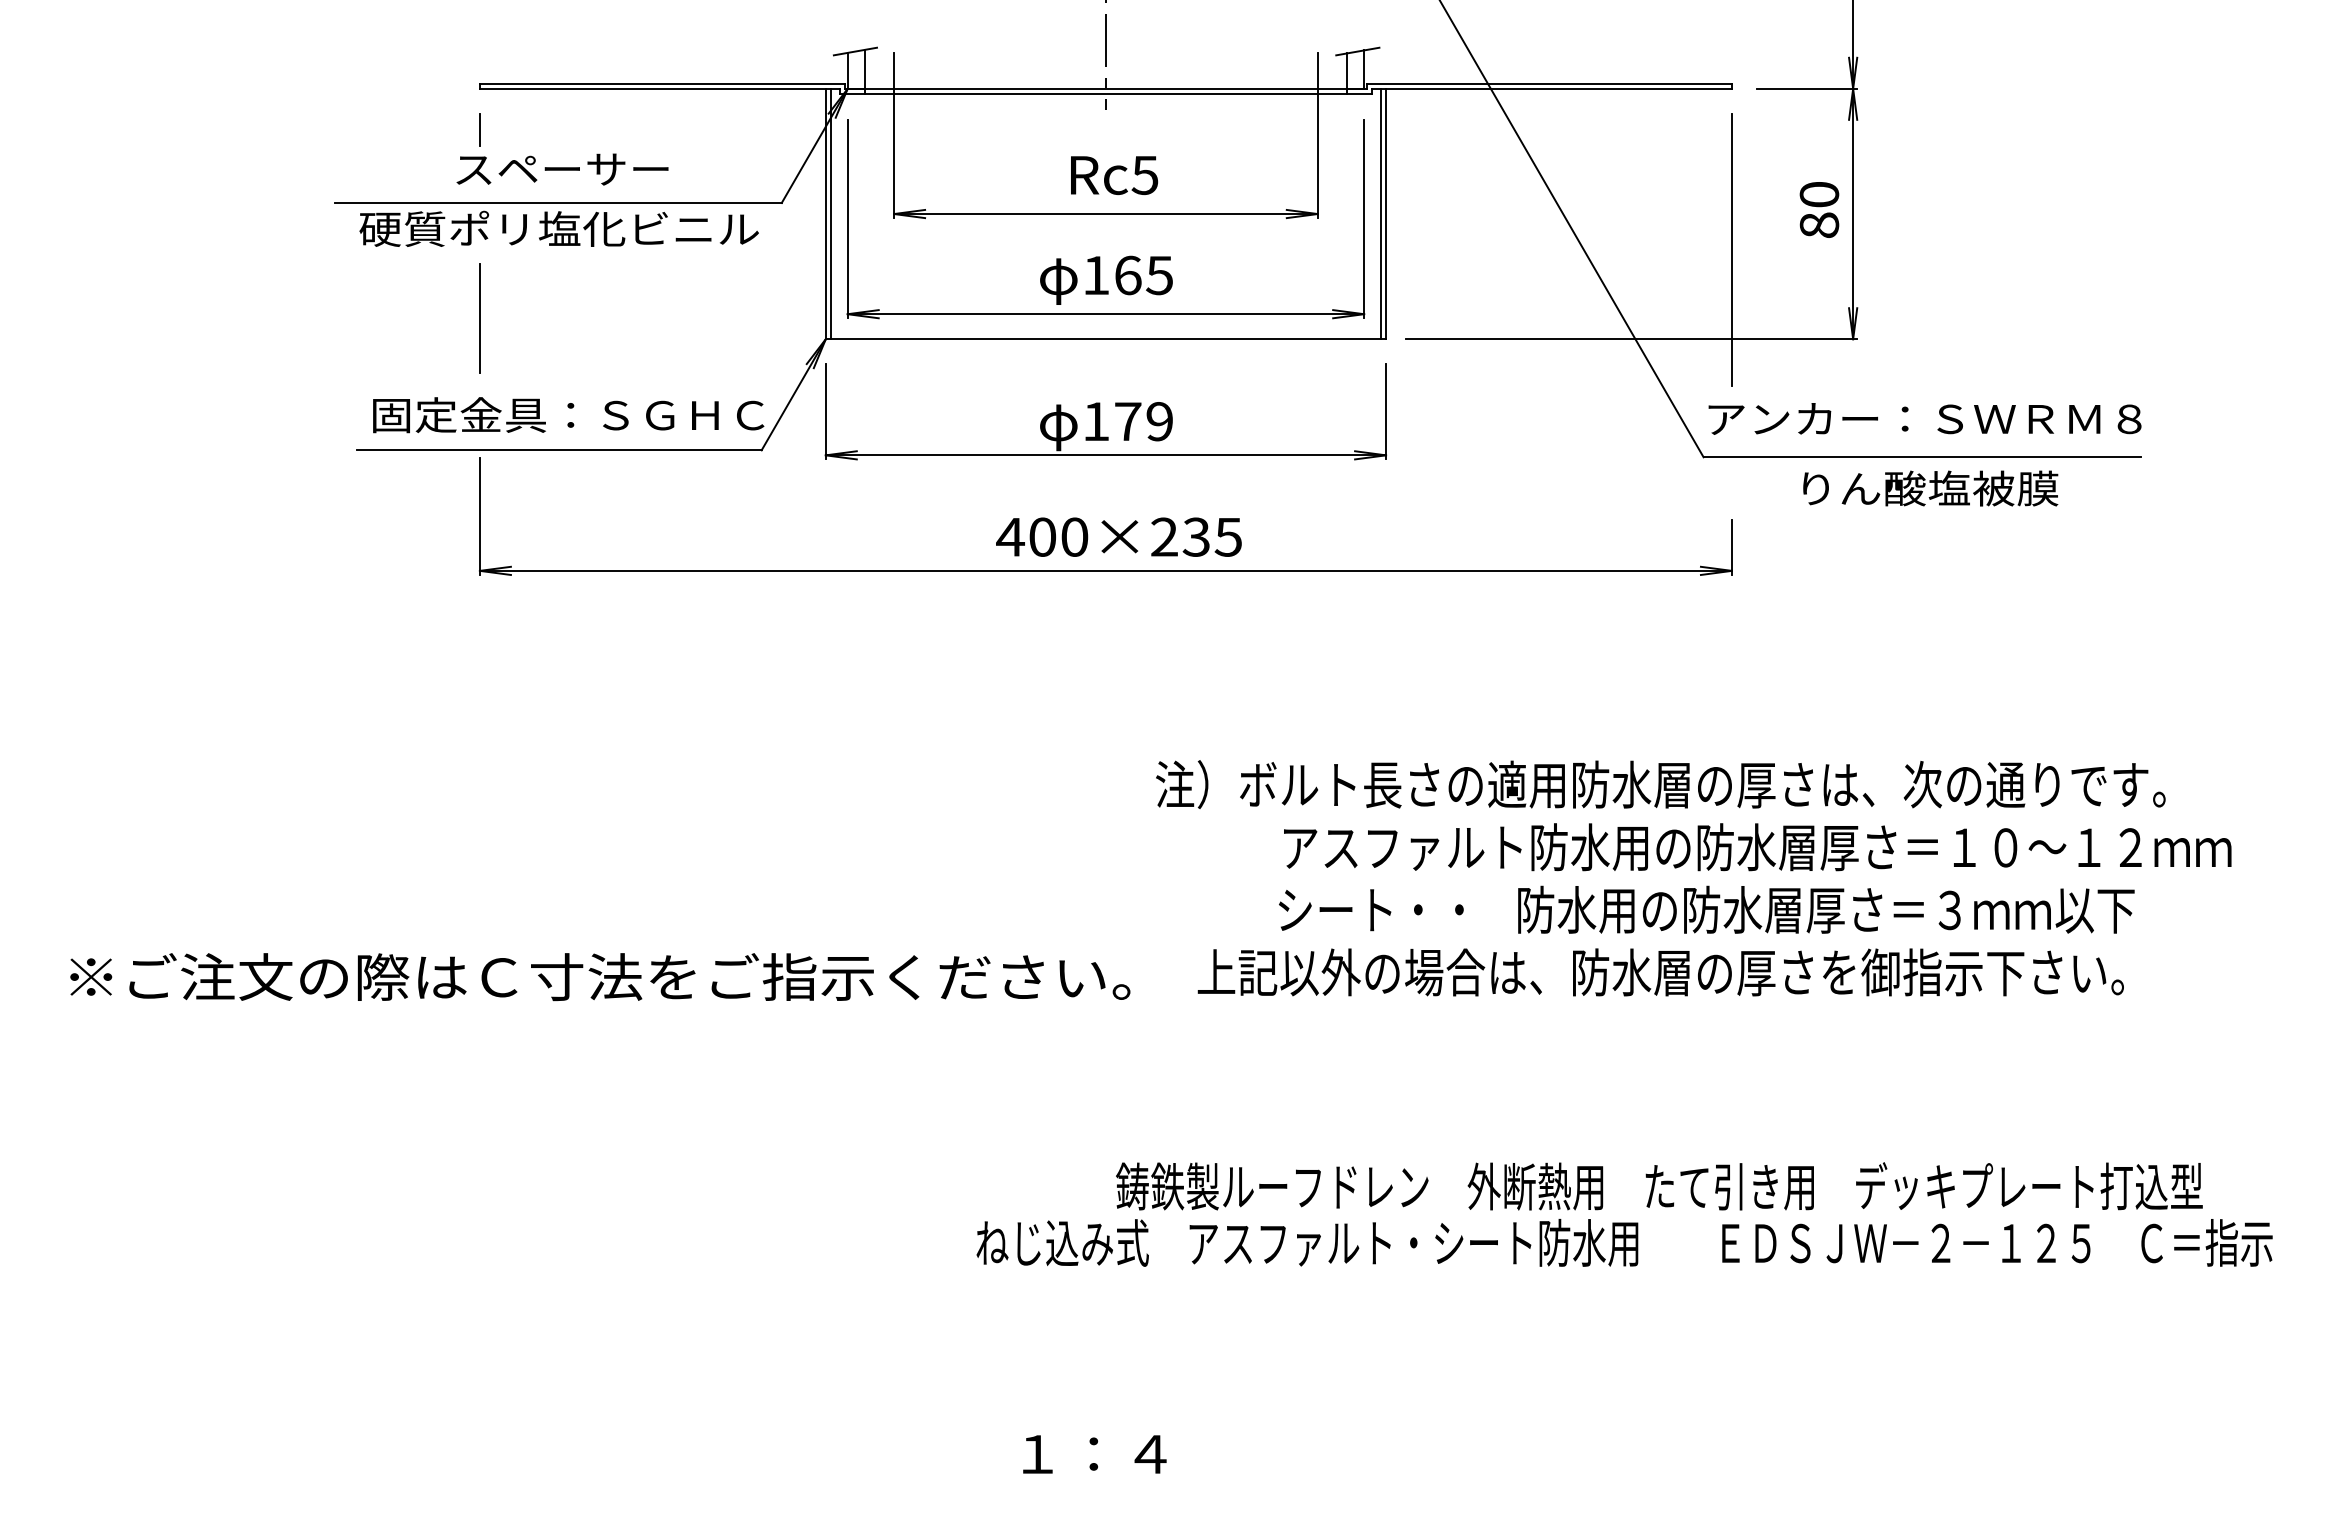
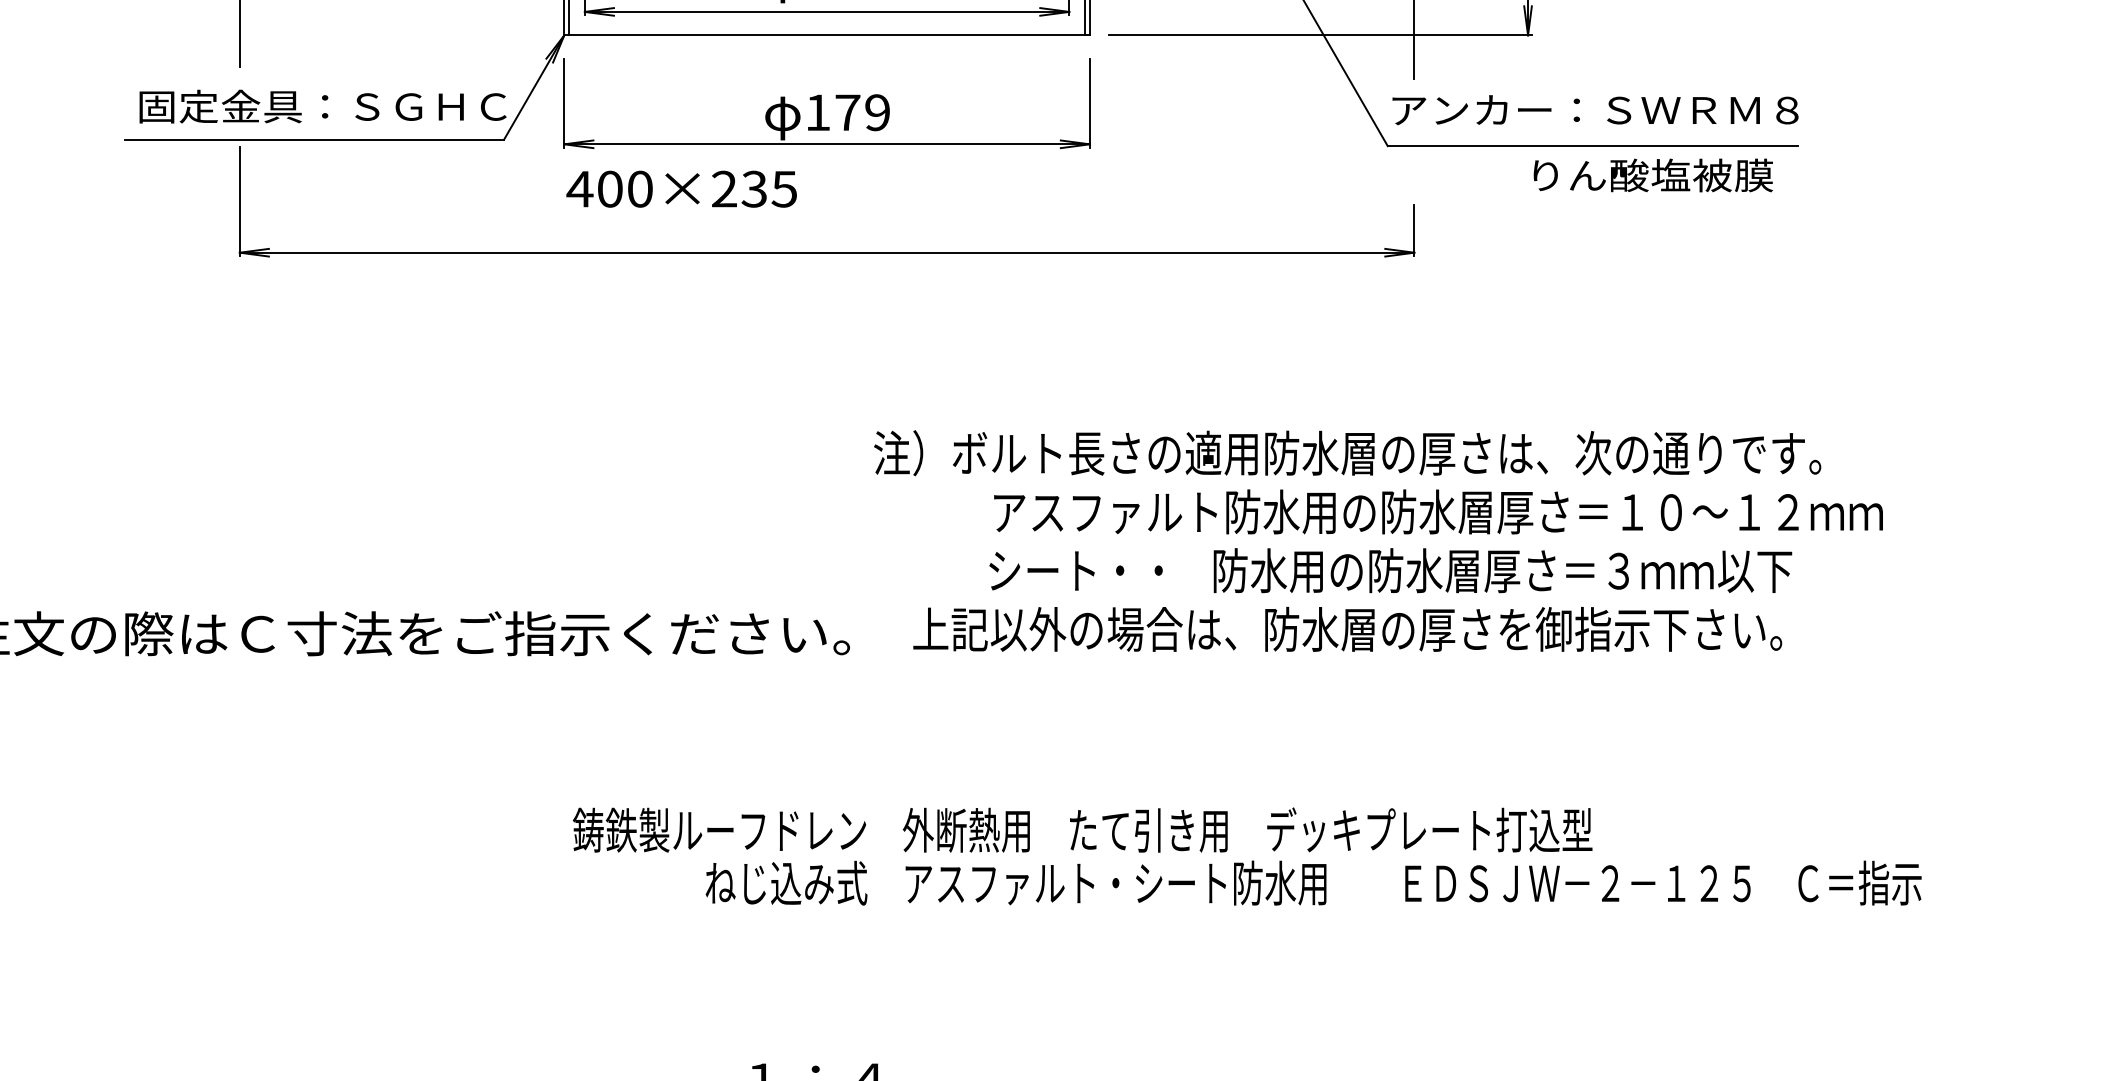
text: (1930, 488) -> (1653, 175), moved
text: (1118, 536) -> (681, 188), moved
text: (1659, 1186) -> (1082, 830), moved

